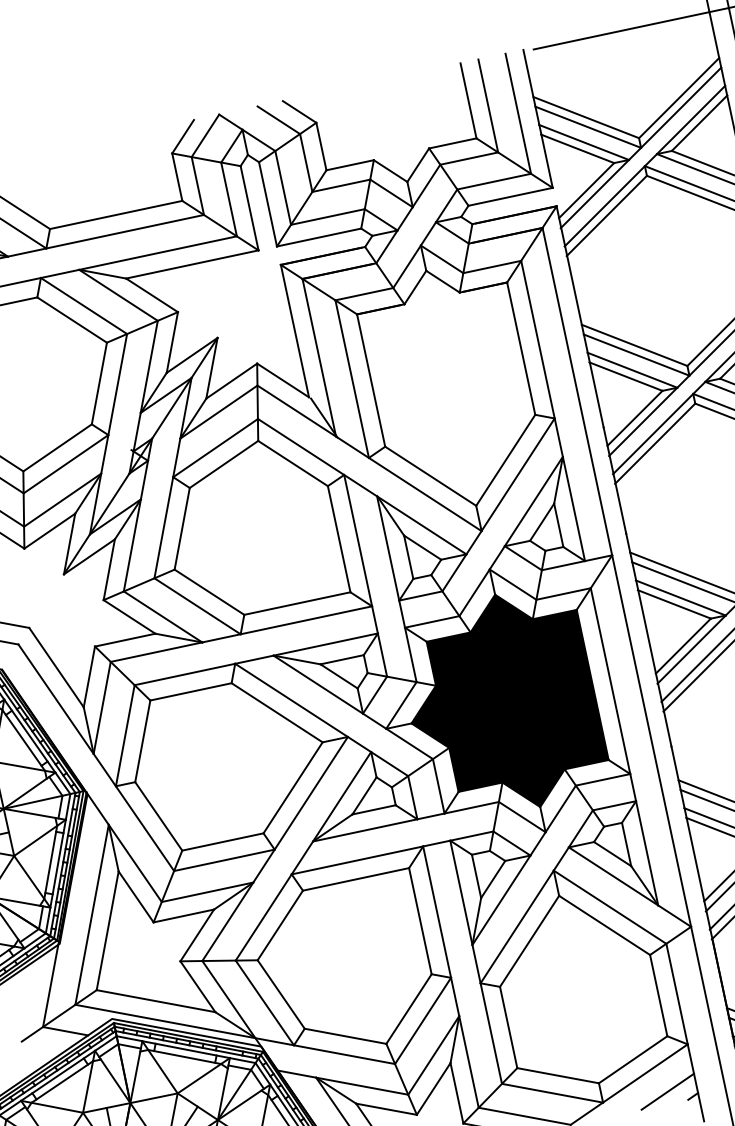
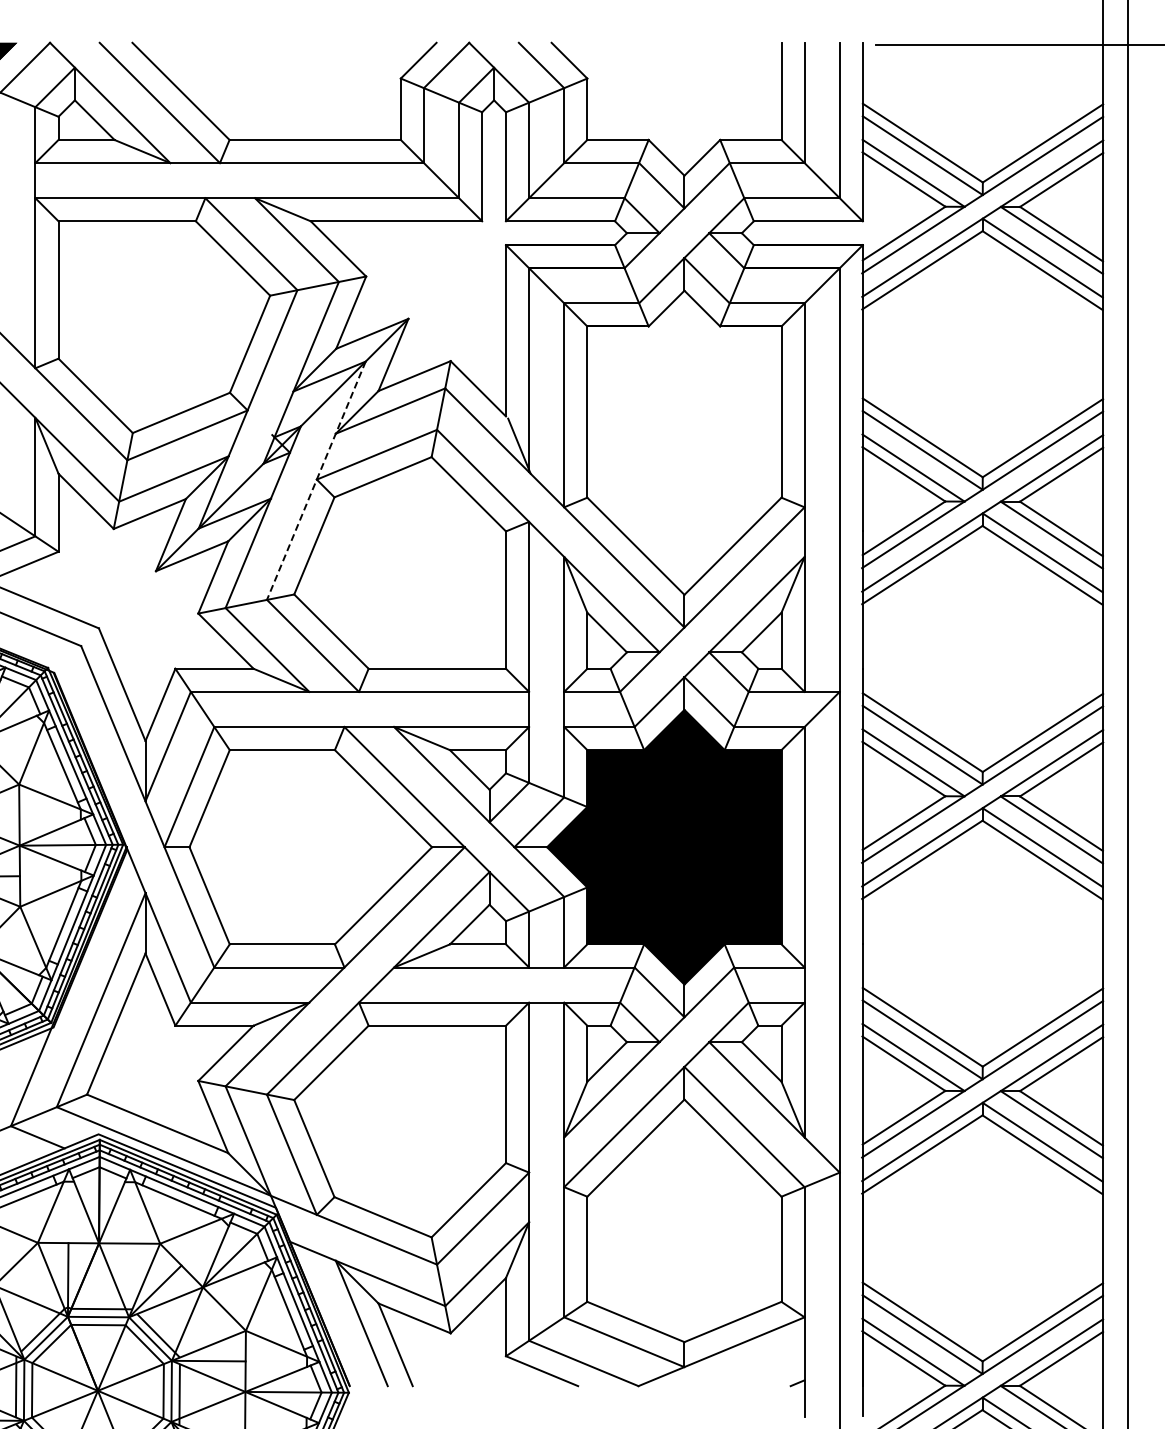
line: (173, 477) -> (316, 480), solid -> dashed
line: (667, 1091) -> (767, 1370), removed

